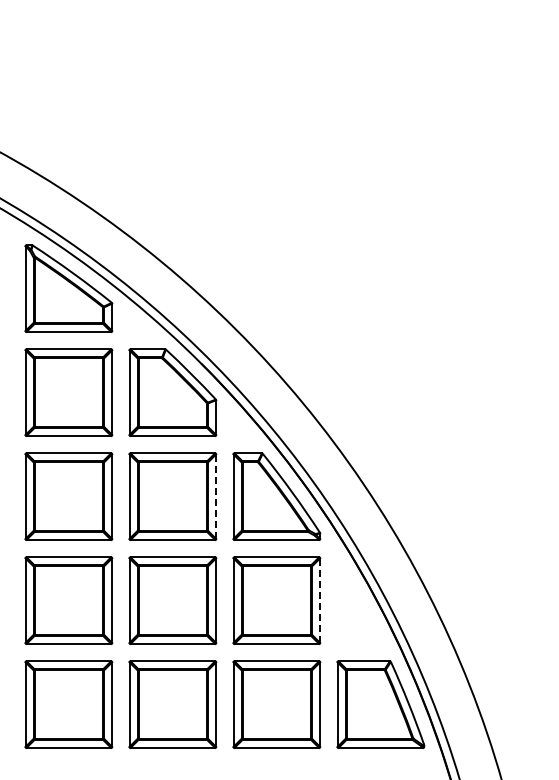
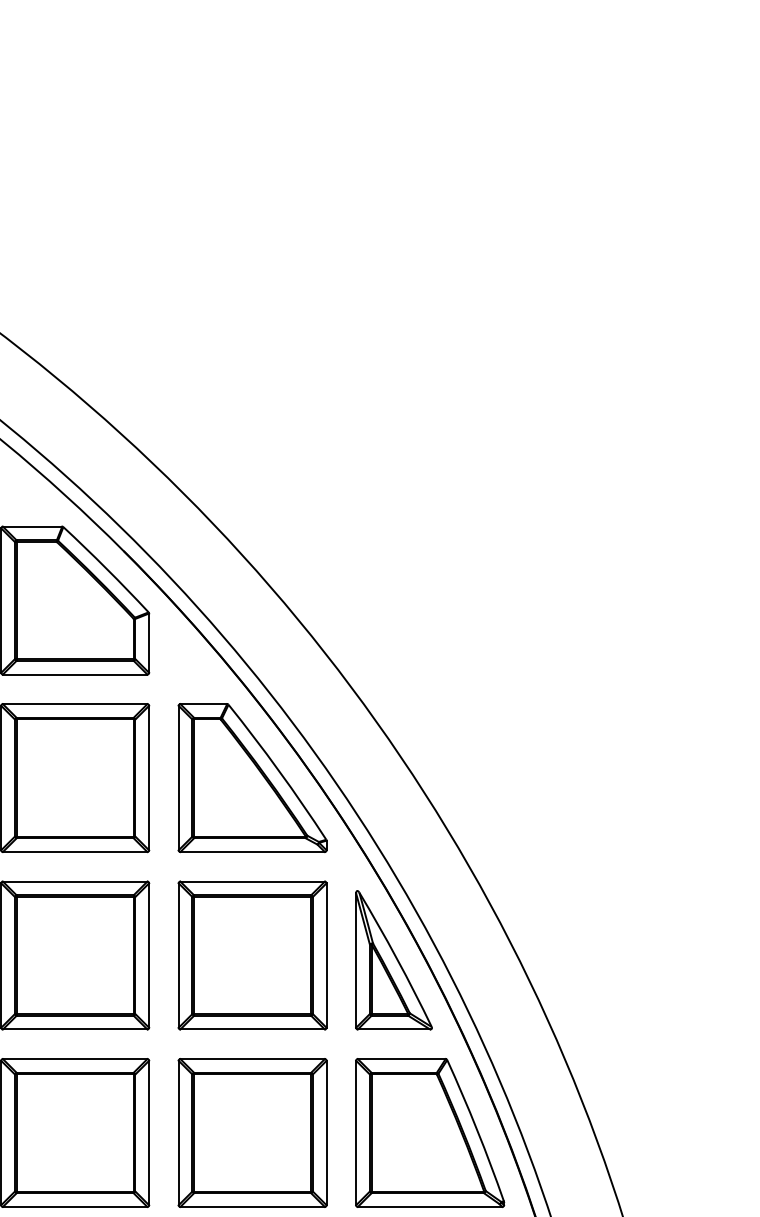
line: (216, 496) -> (149, 777), dashed -> solid
line: (320, 600) -> (327, 955), dashed -> solid
part: (359, 602) -> (393, 958), added

